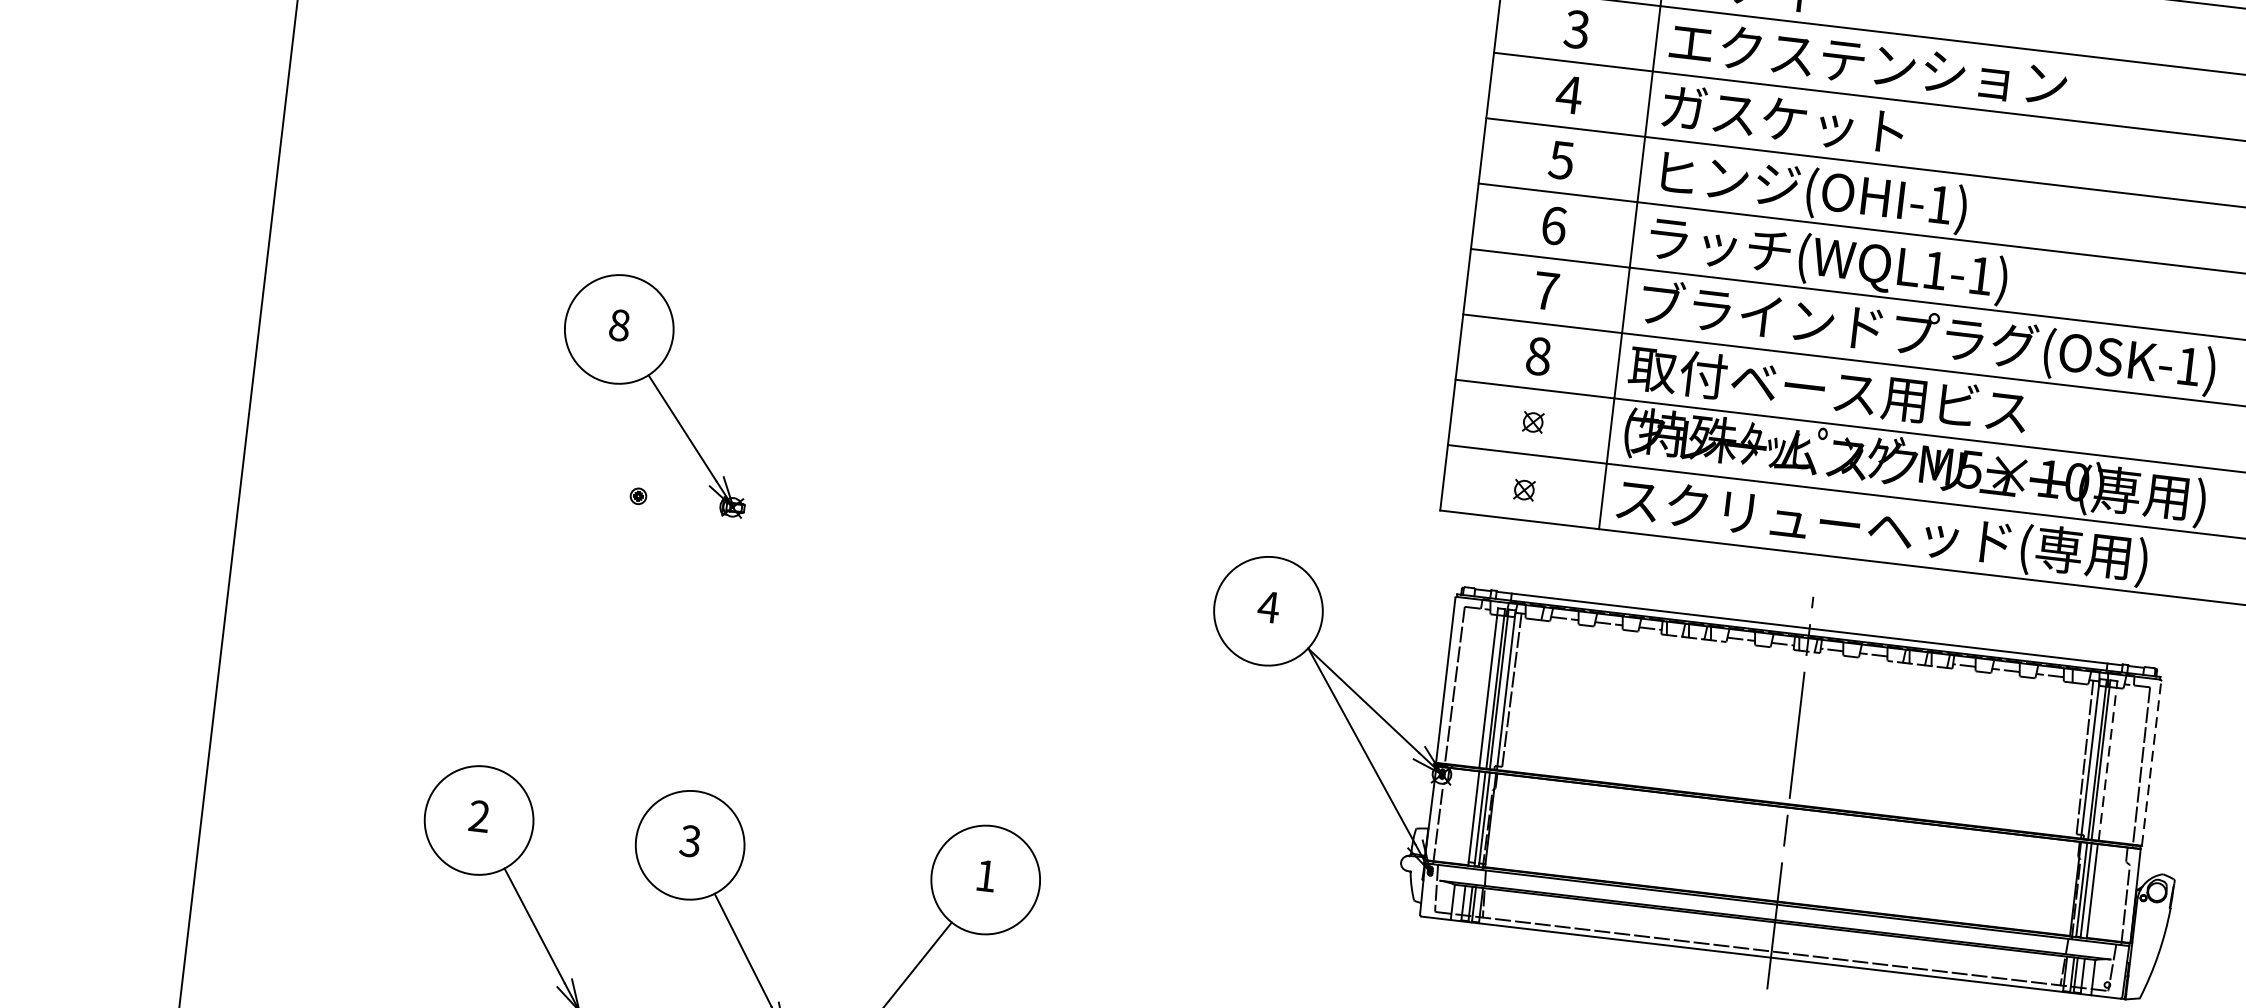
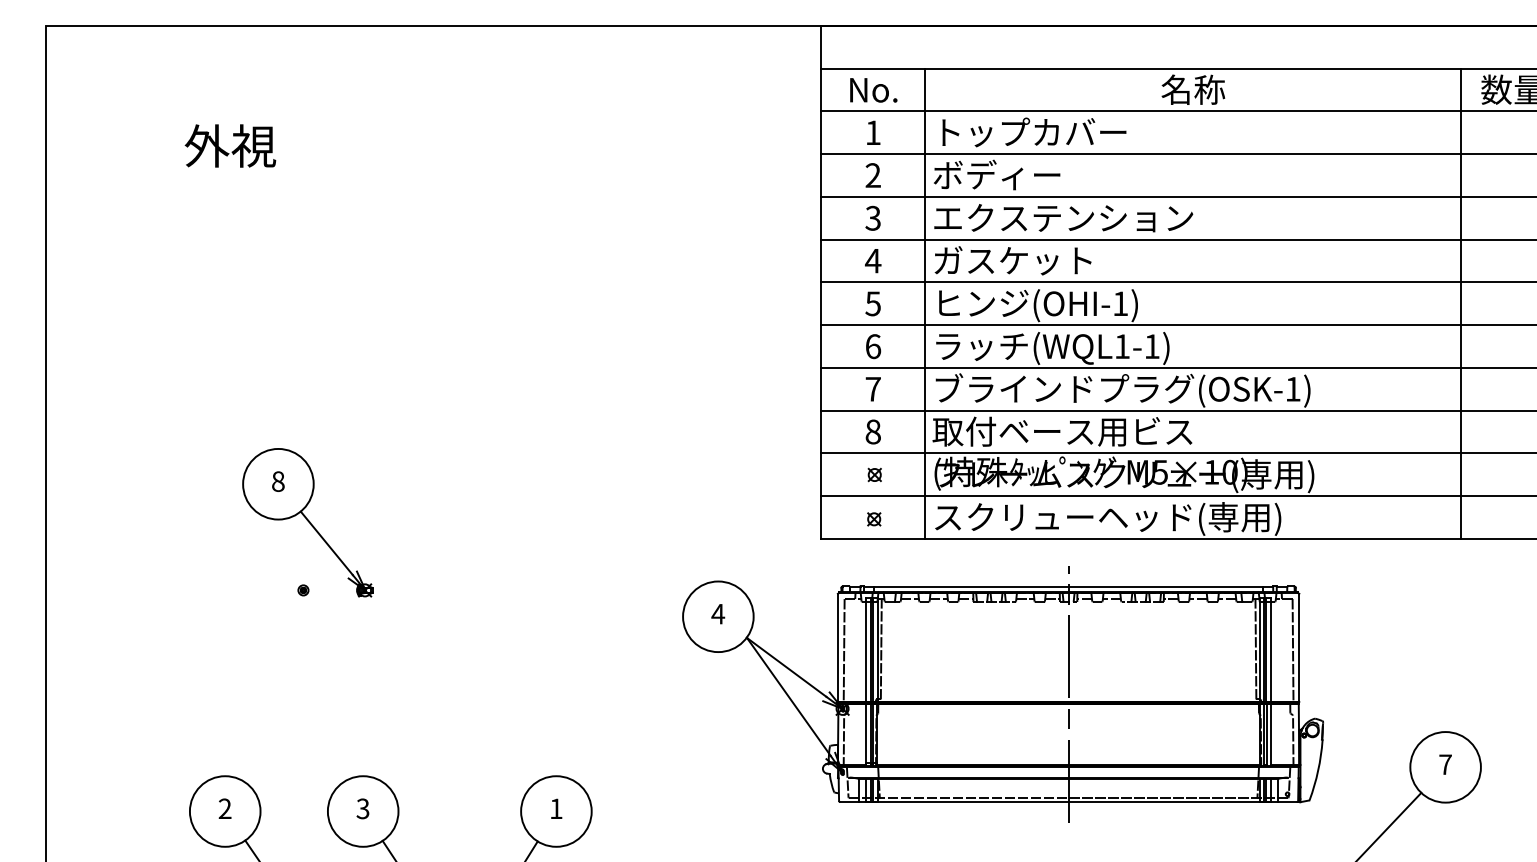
line: (2108, 760) -> (1271, 649), dashed -> solid
line: (2151, 762) -> (1299, 647), dashed -> solid

